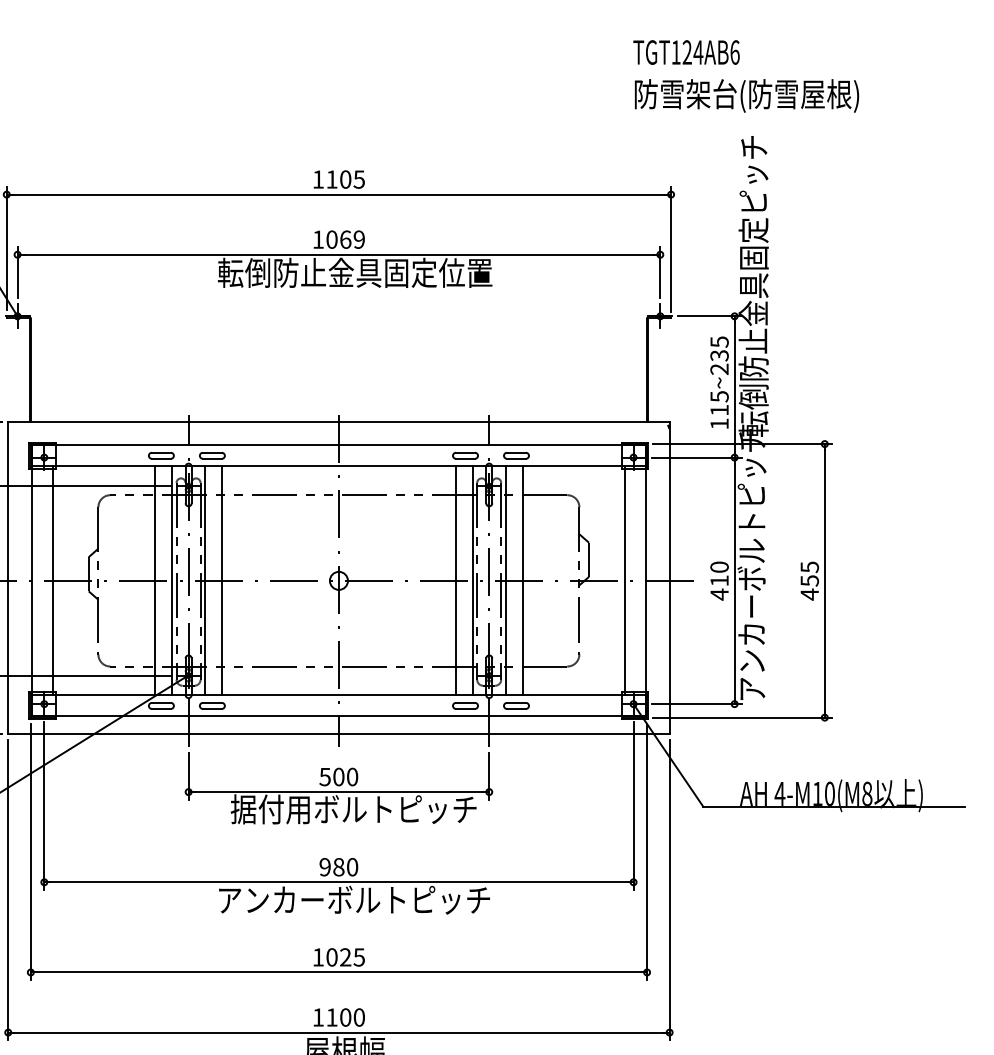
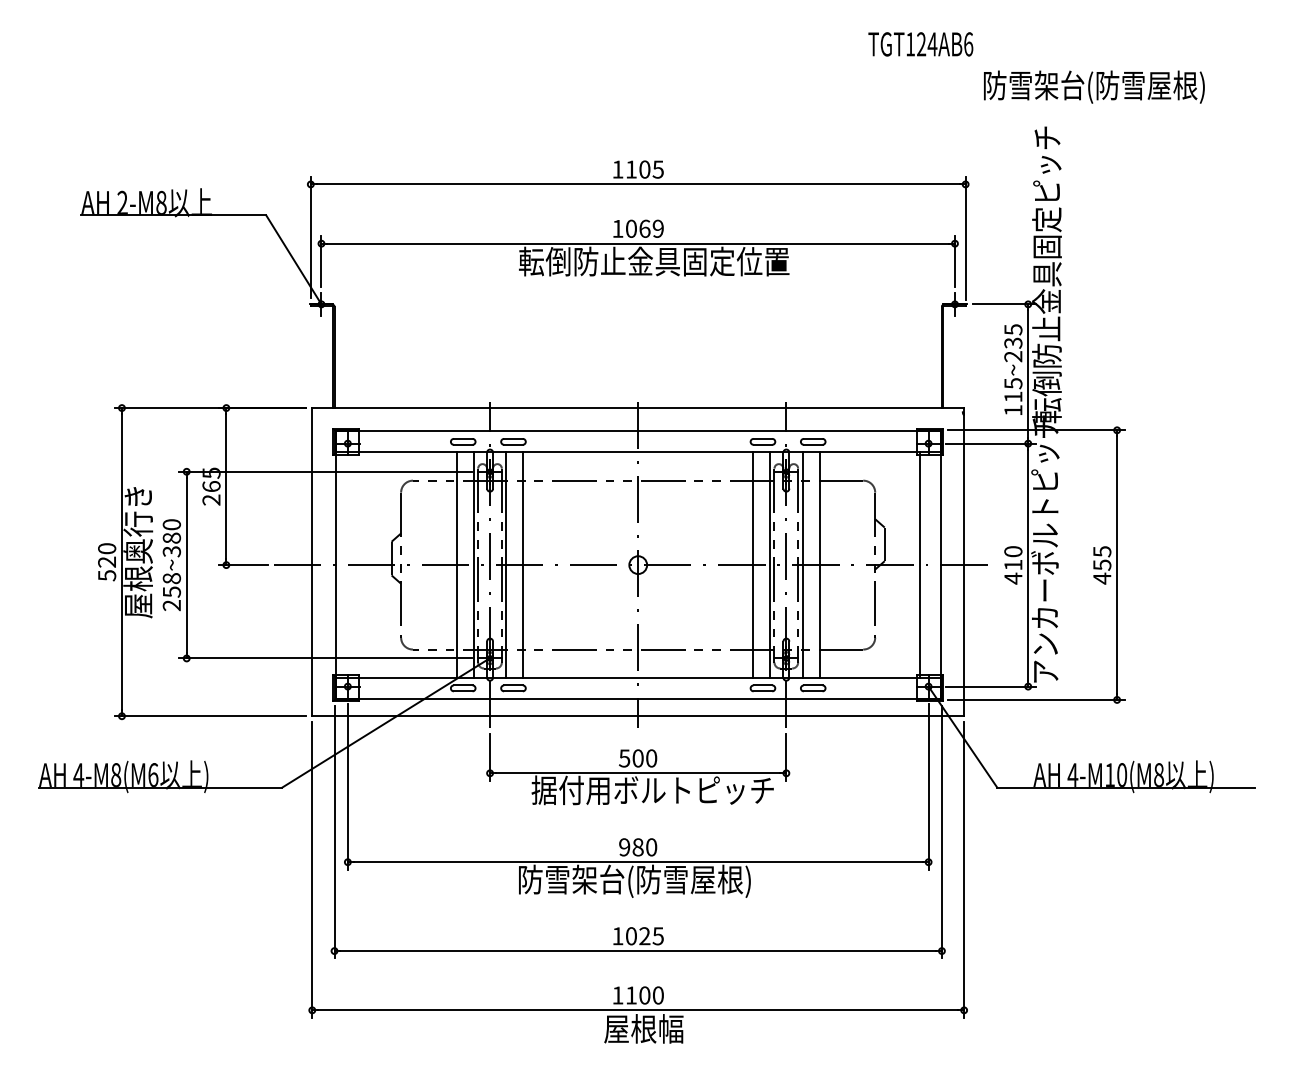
text: (686, 52) -> (920, 44), moved
text: (747, 95) -> (1094, 86), moved
line: (53, 581) -> (356, 565), removed
text: (354, 900) -> (653, 880), アンカーボルトピッチ -> 防雪架台(防雪屋根)

